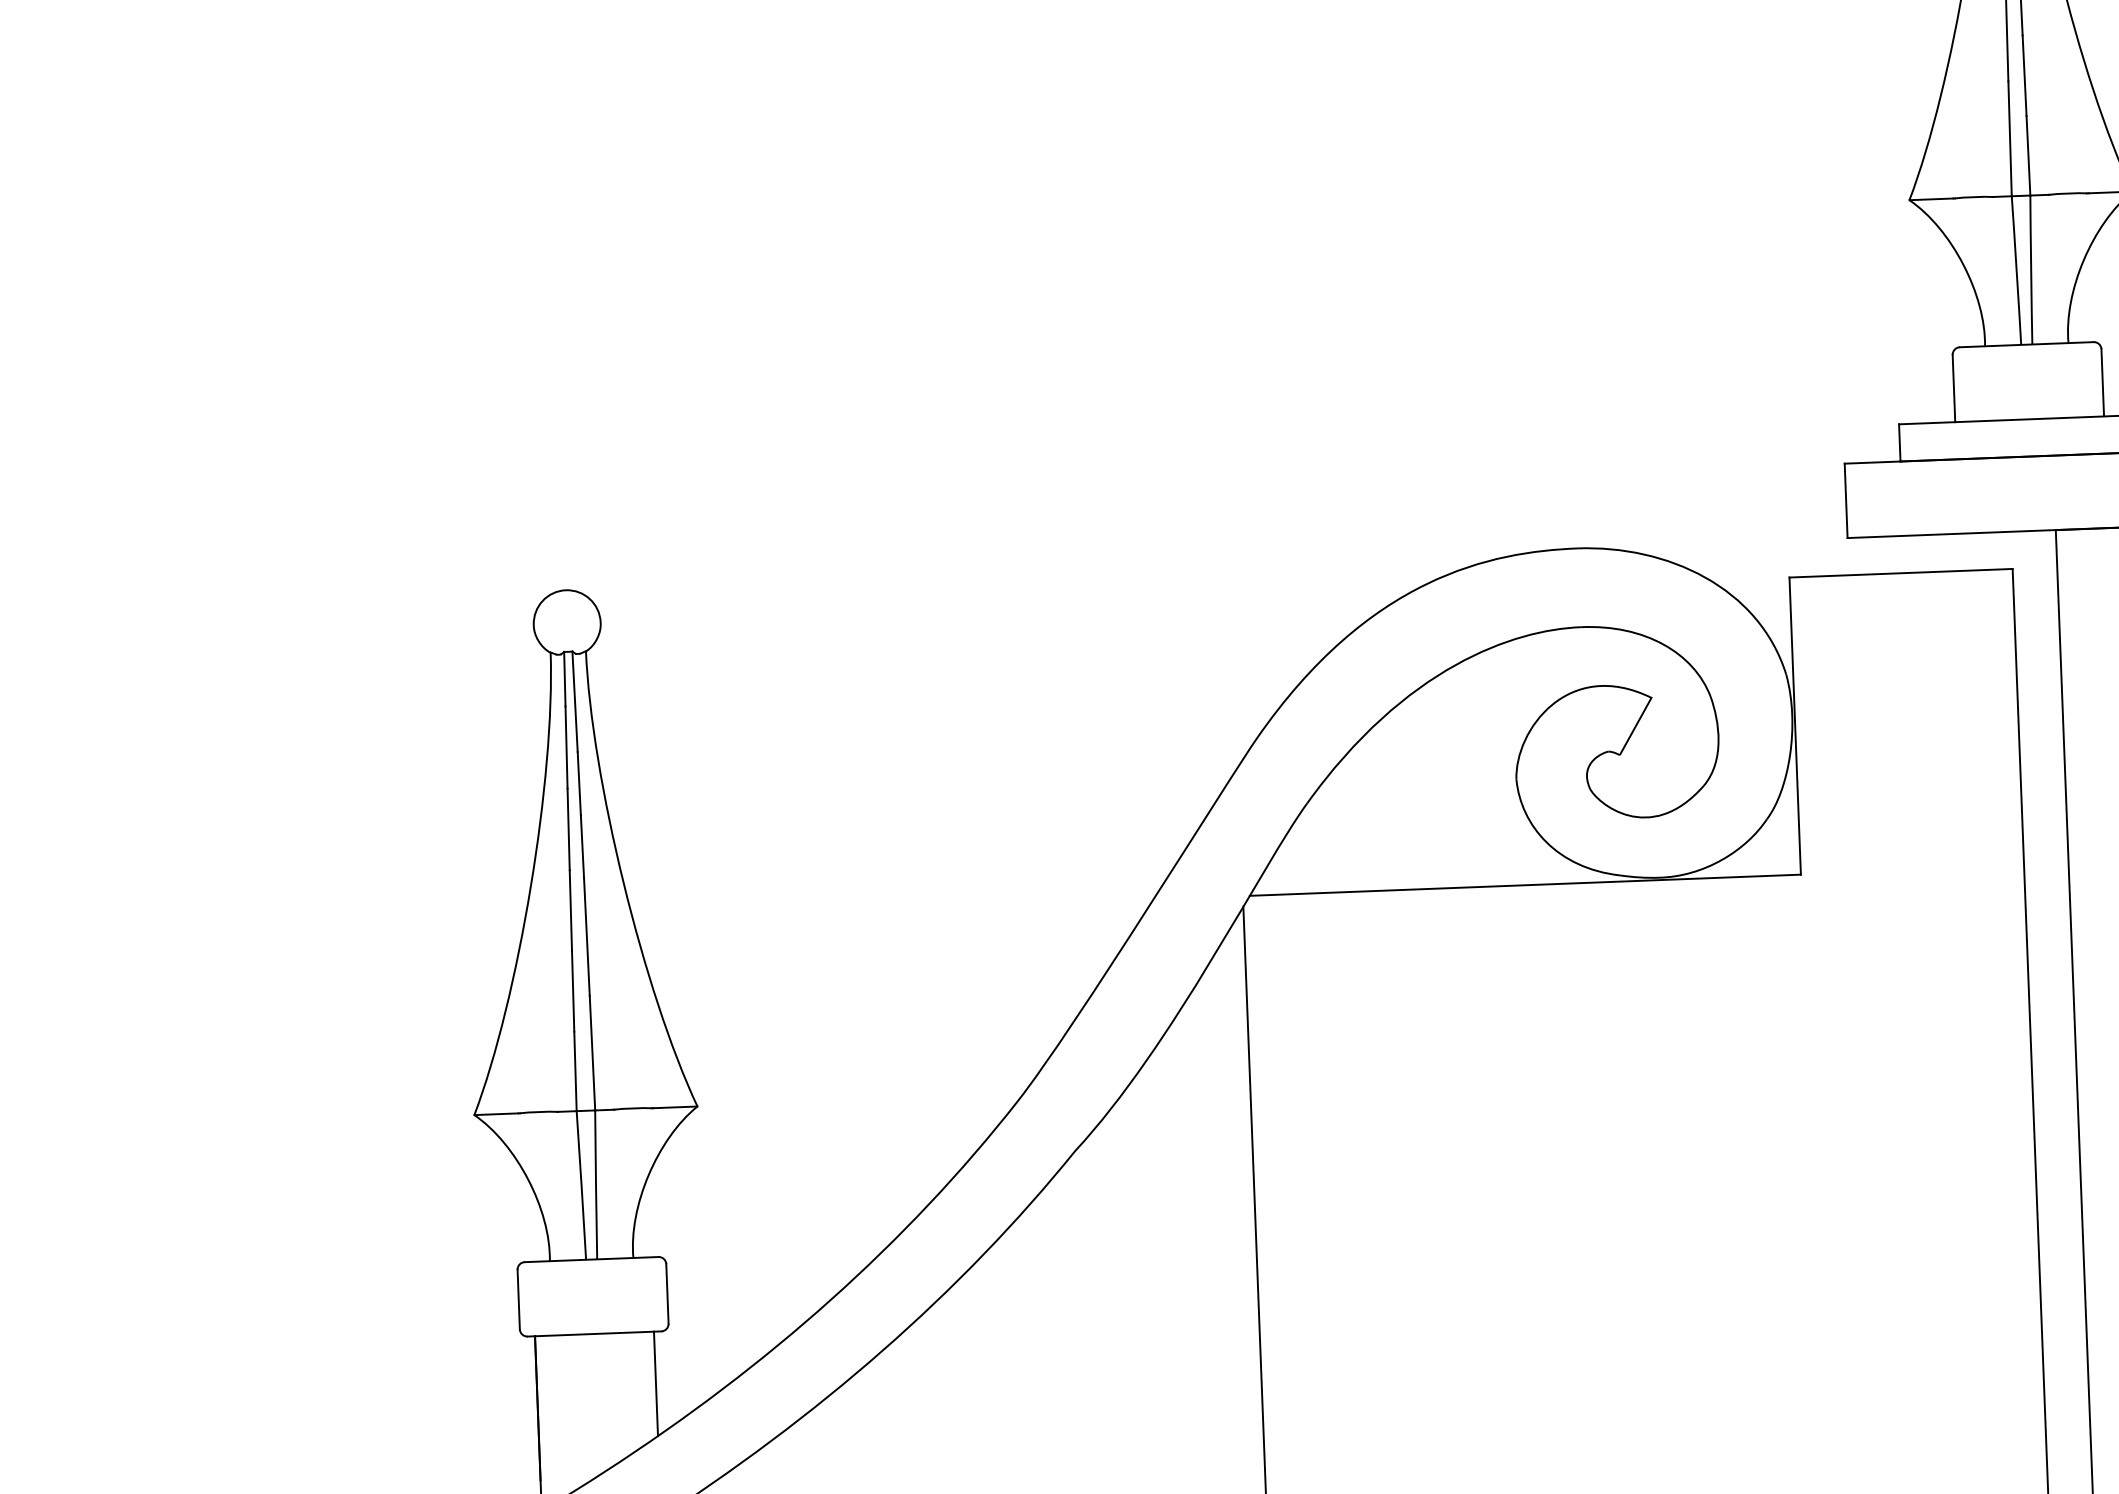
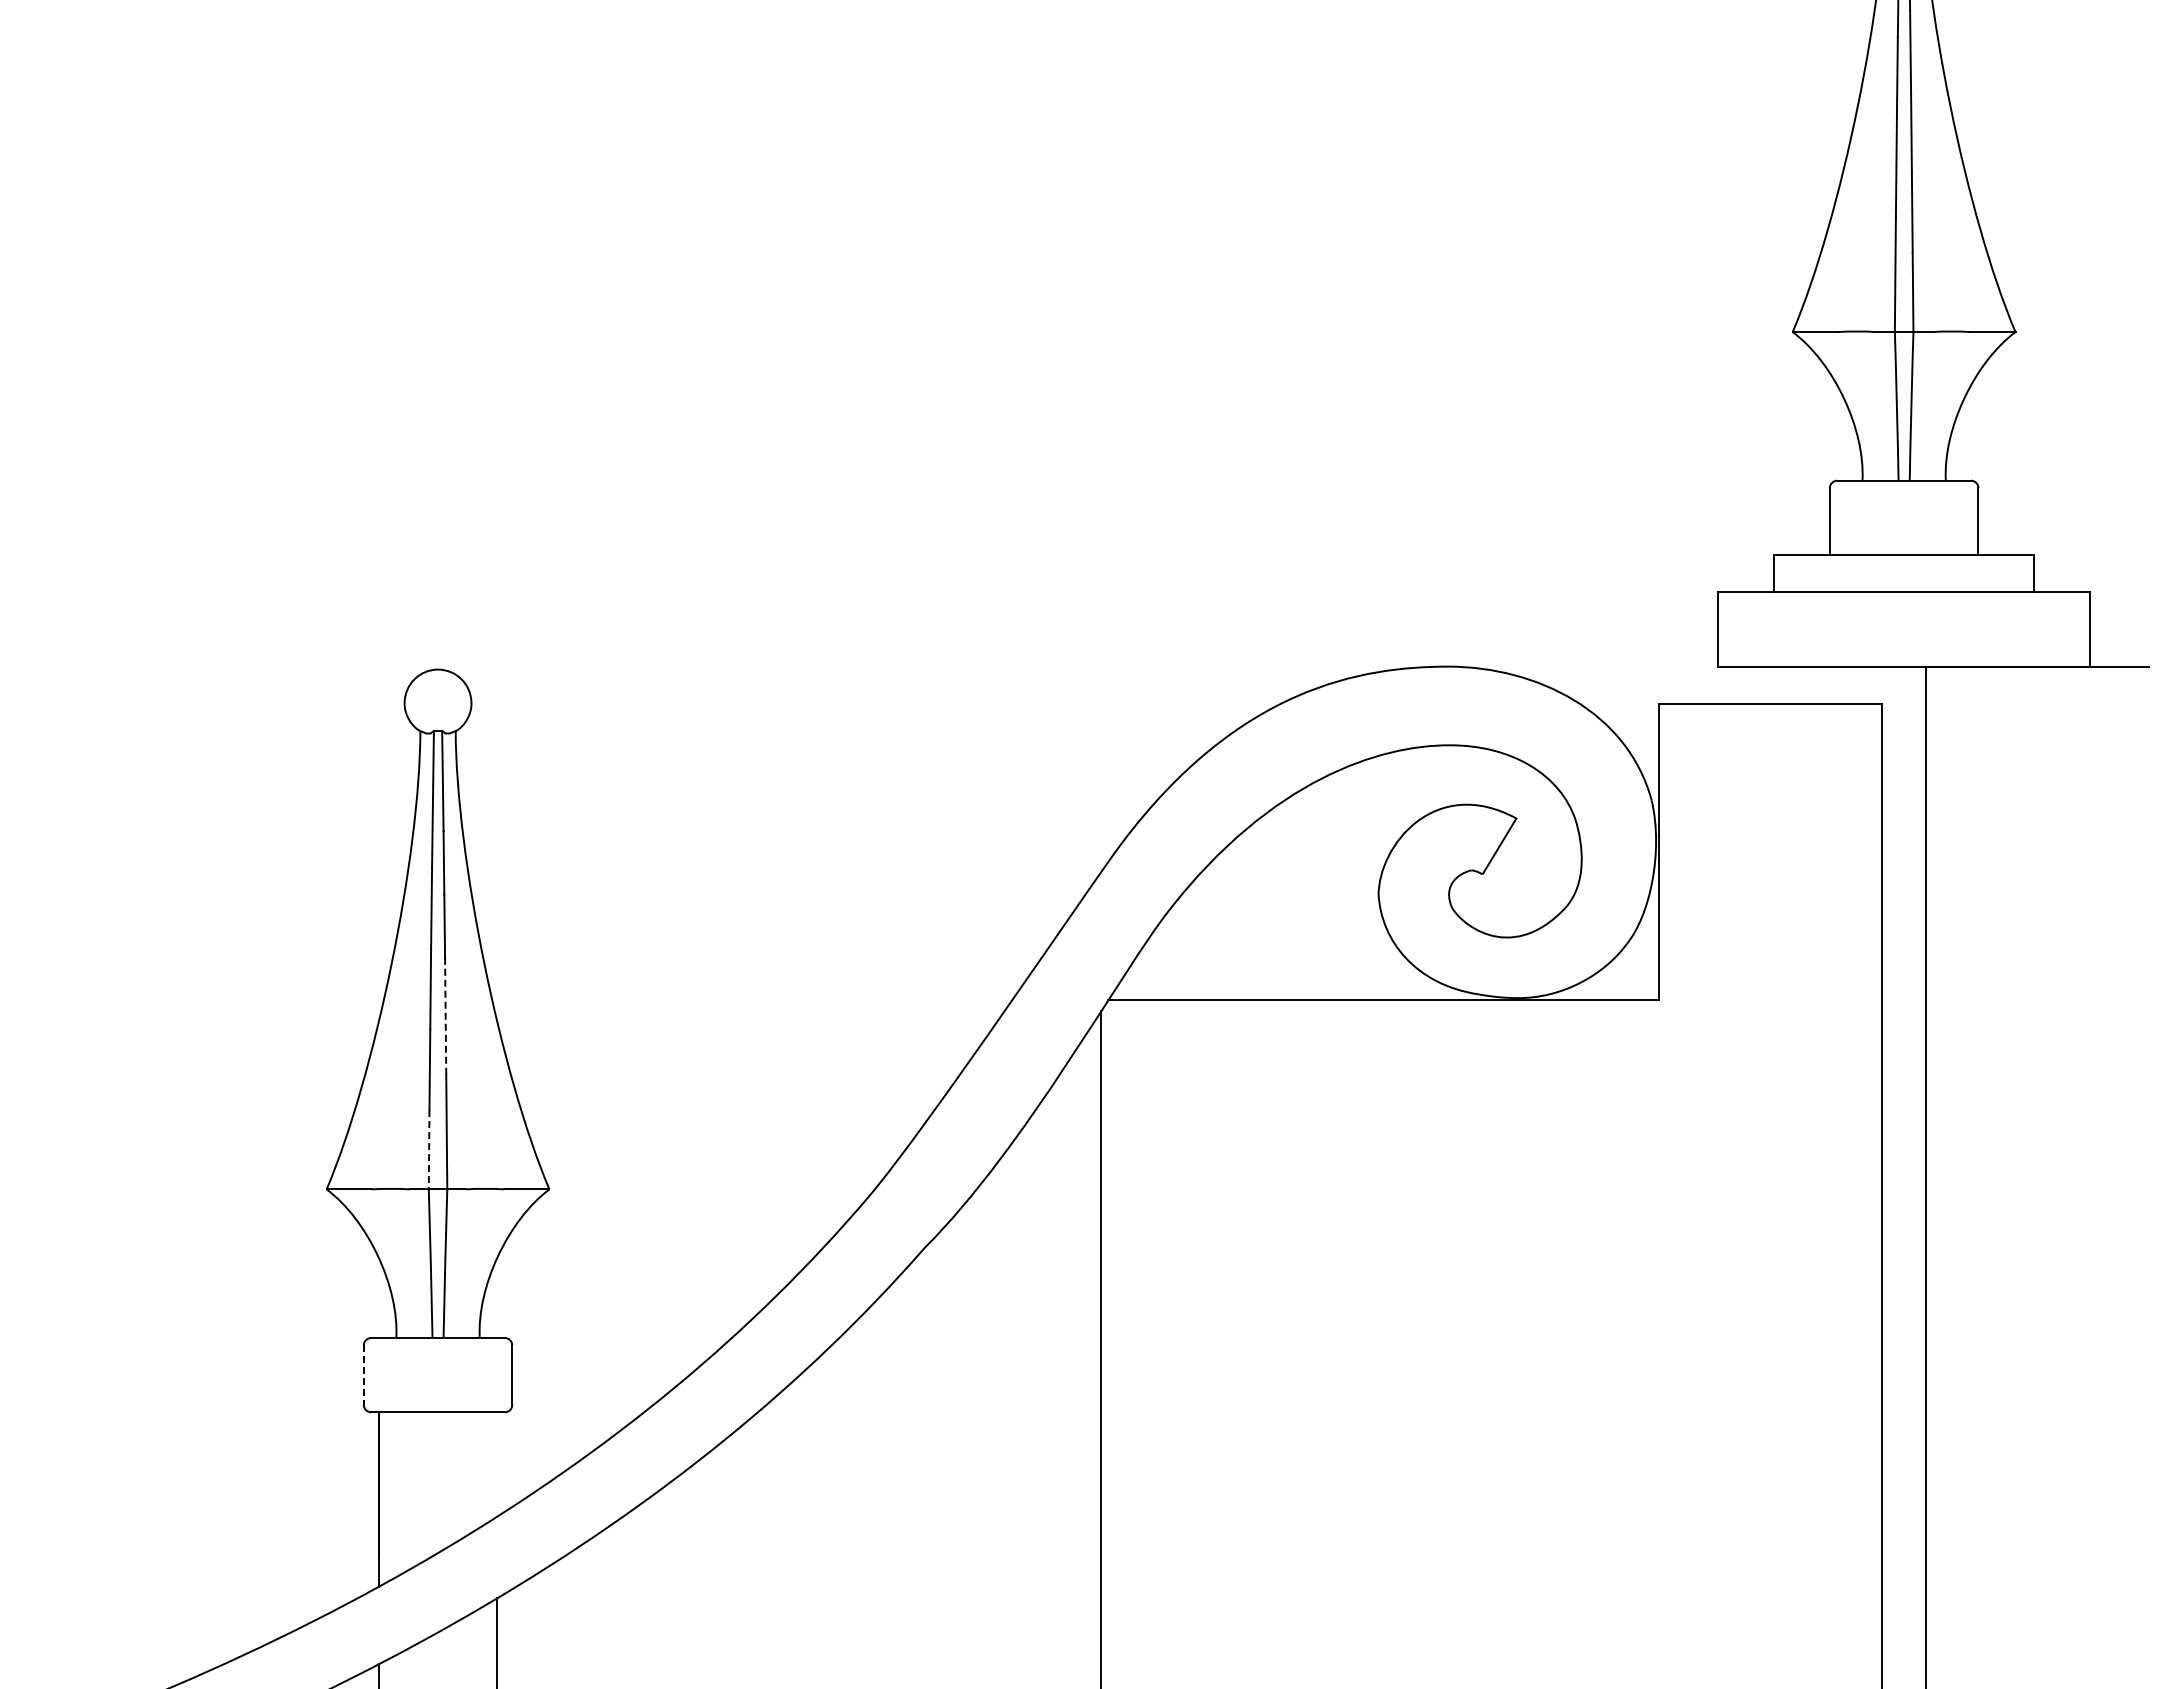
line: (586, 937) -> (445, 1016), solid -> dashed
line: (575, 1071) -> (429, 1149), solid -> dashed
line: (518, 1300) -> (363, 1375), solid -> dashed
line: (656, 1383) -> (497, 1464), removed

